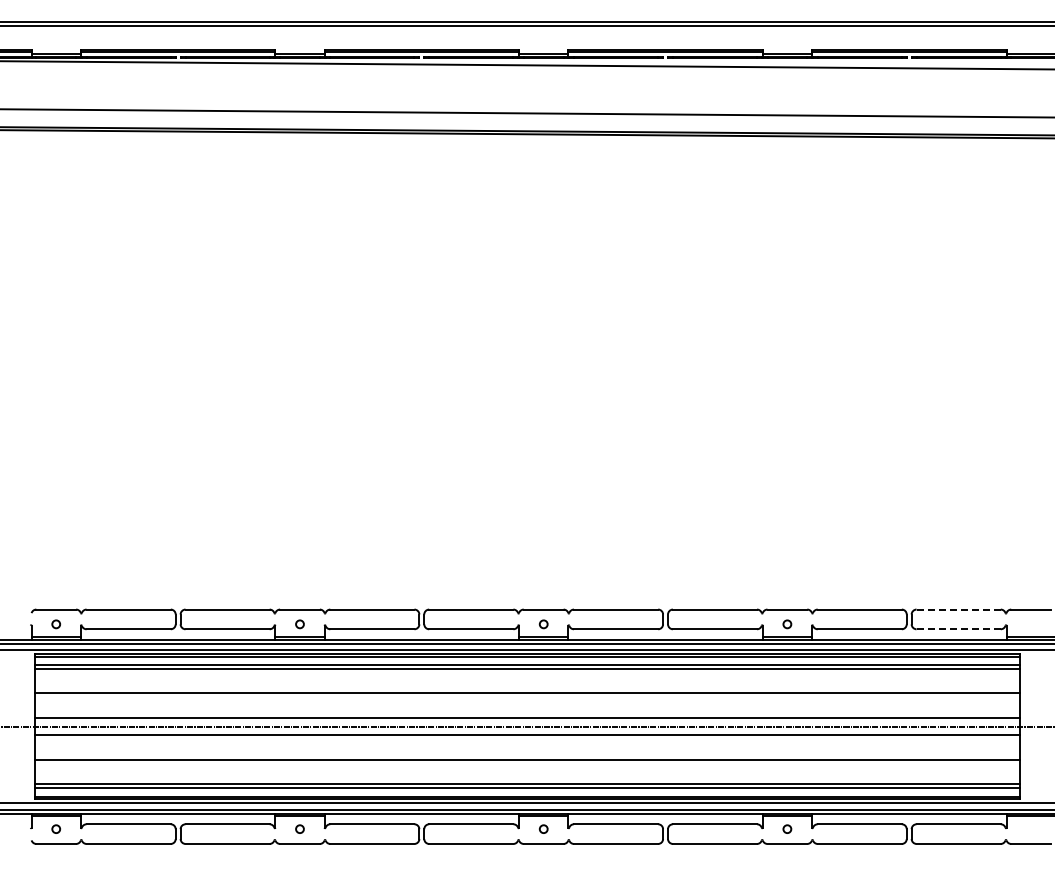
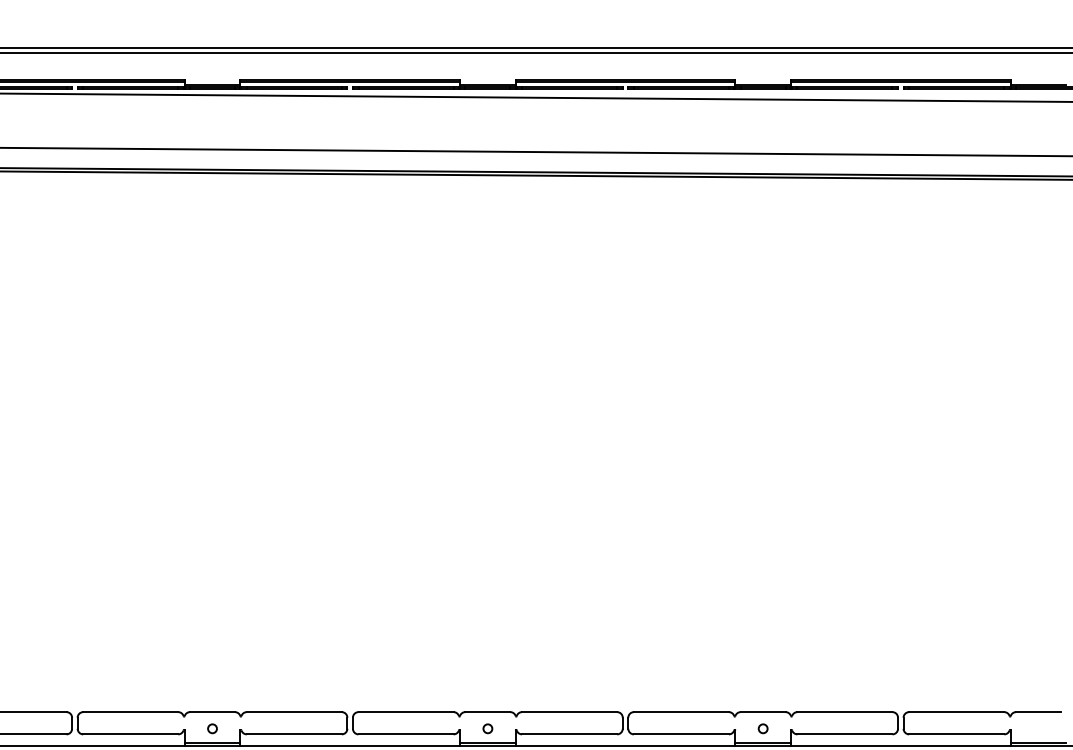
line: (959, 609) -> (957, 712), dashed -> solid
line: (959, 629) -> (957, 734), dashed -> solid

